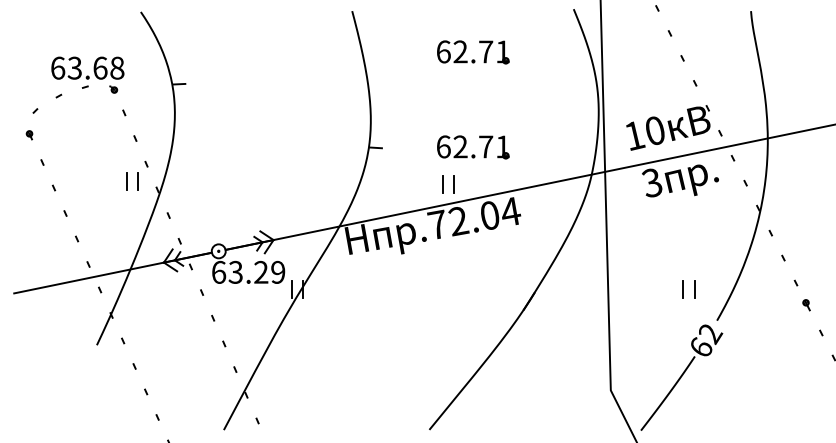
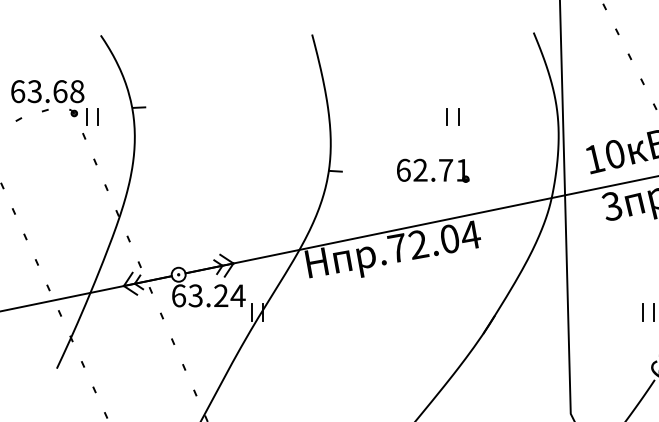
part: (473, 59) -> (433, 82), removed
part: (132, 181) -> (92, 116), moved
part: (448, 184) -> (453, 116), moved
text: (277, 271) -> (237, 294), 63.29 -> 63.24

